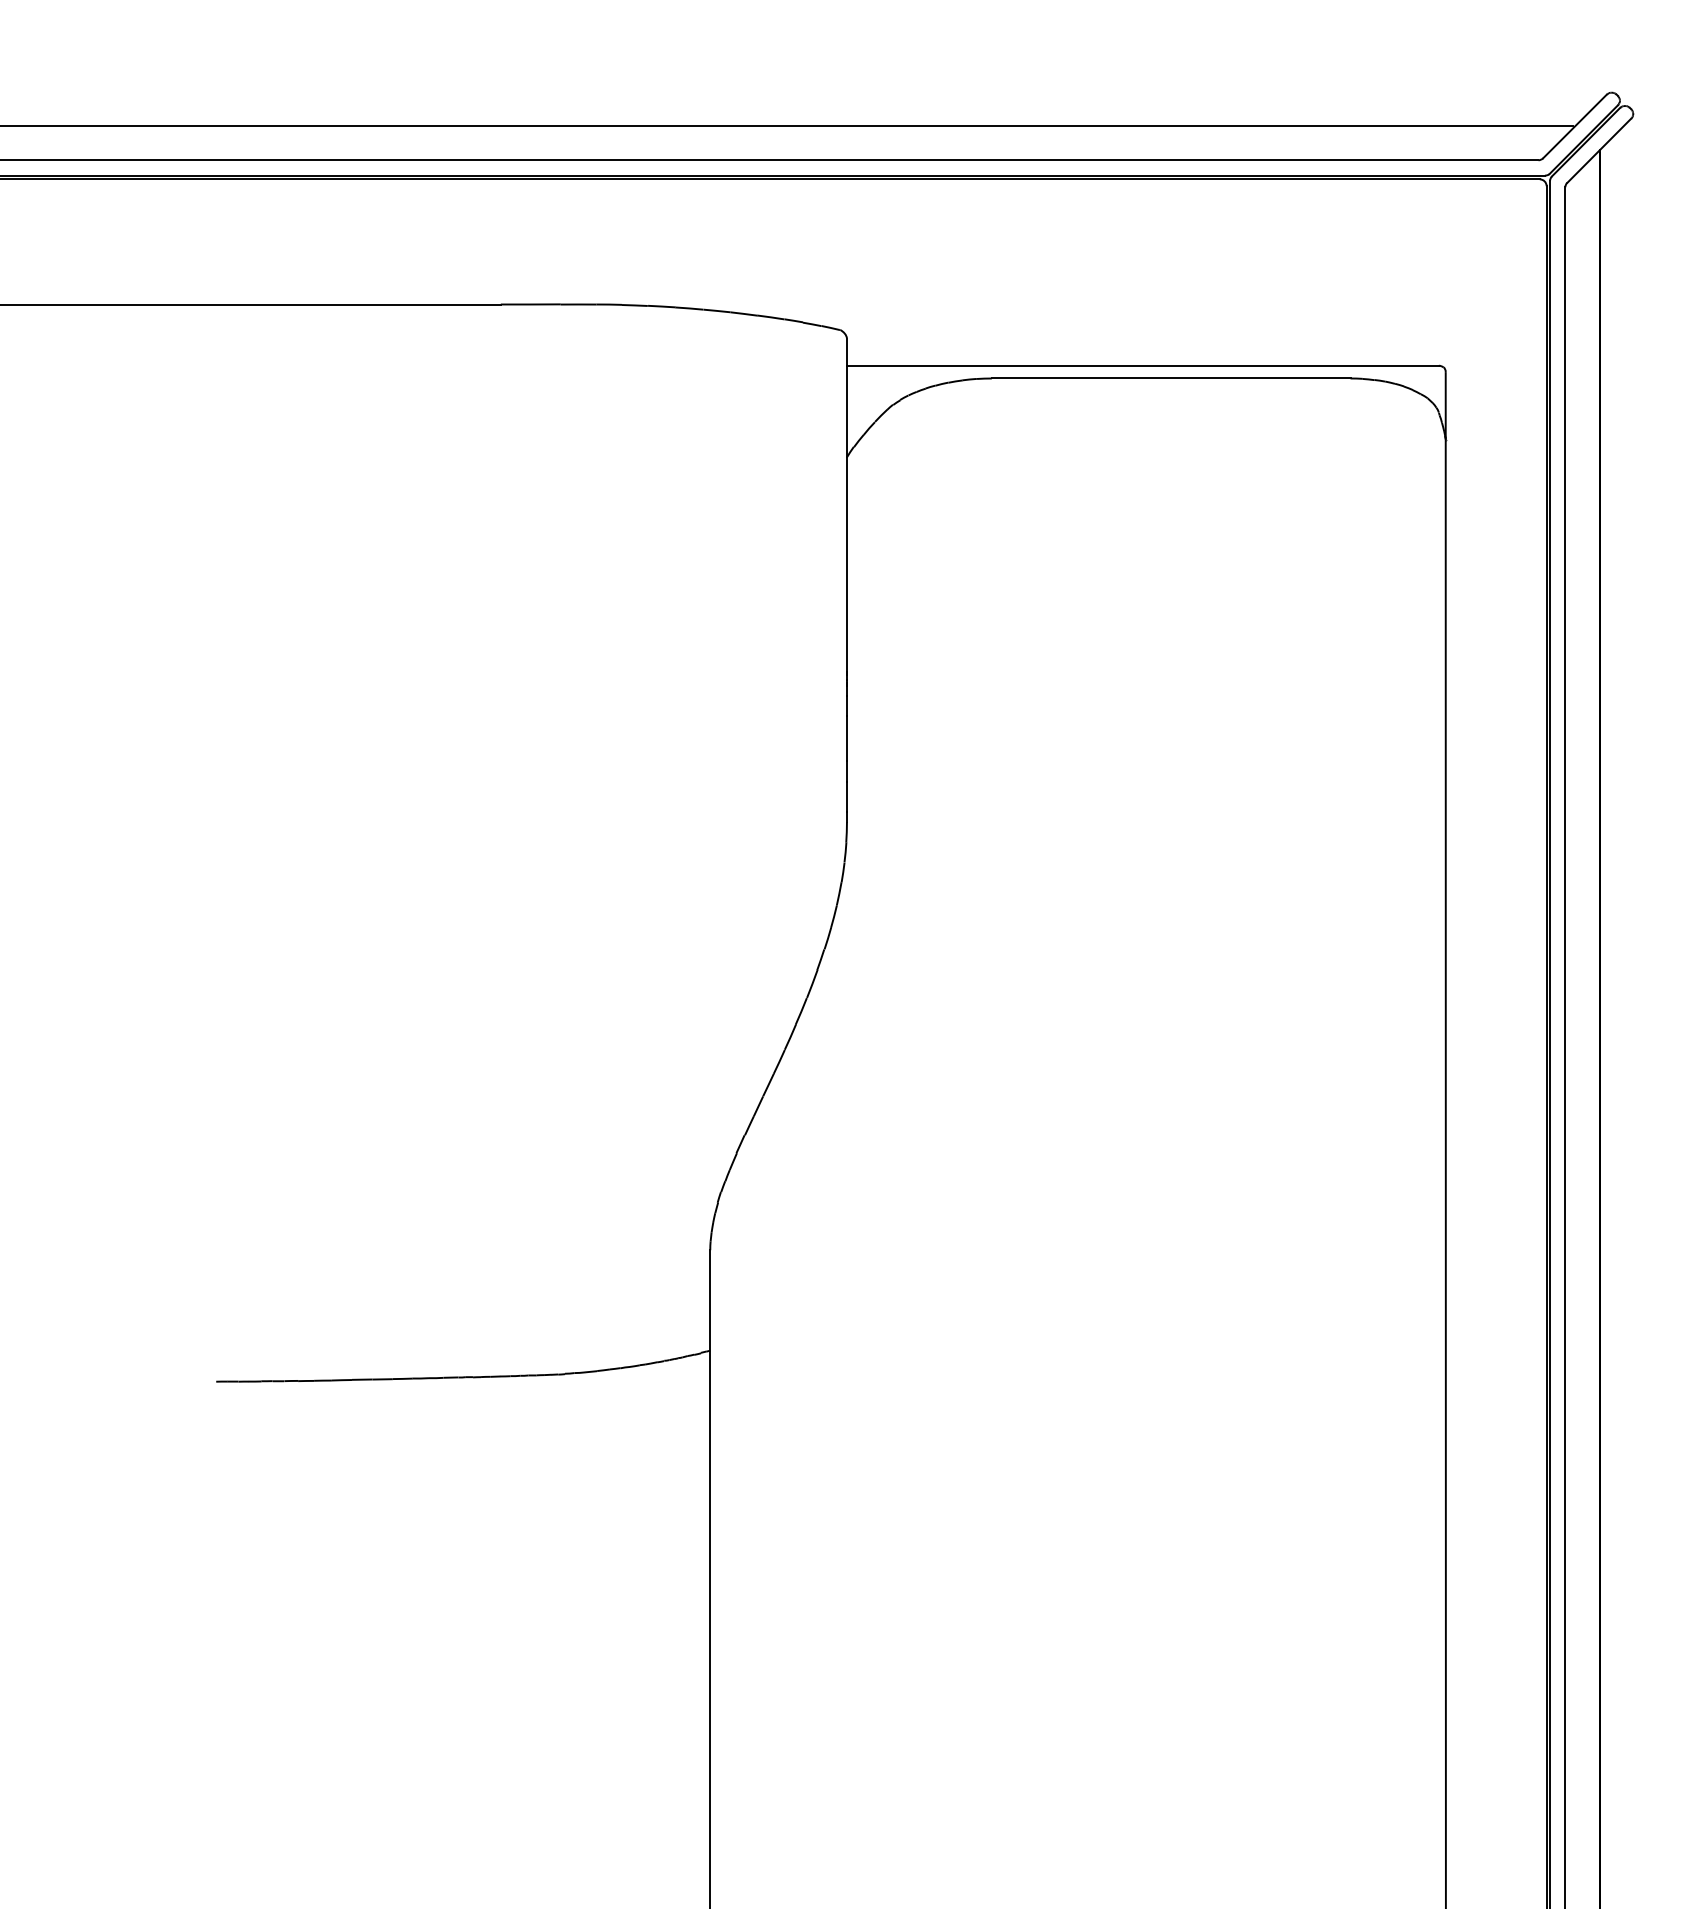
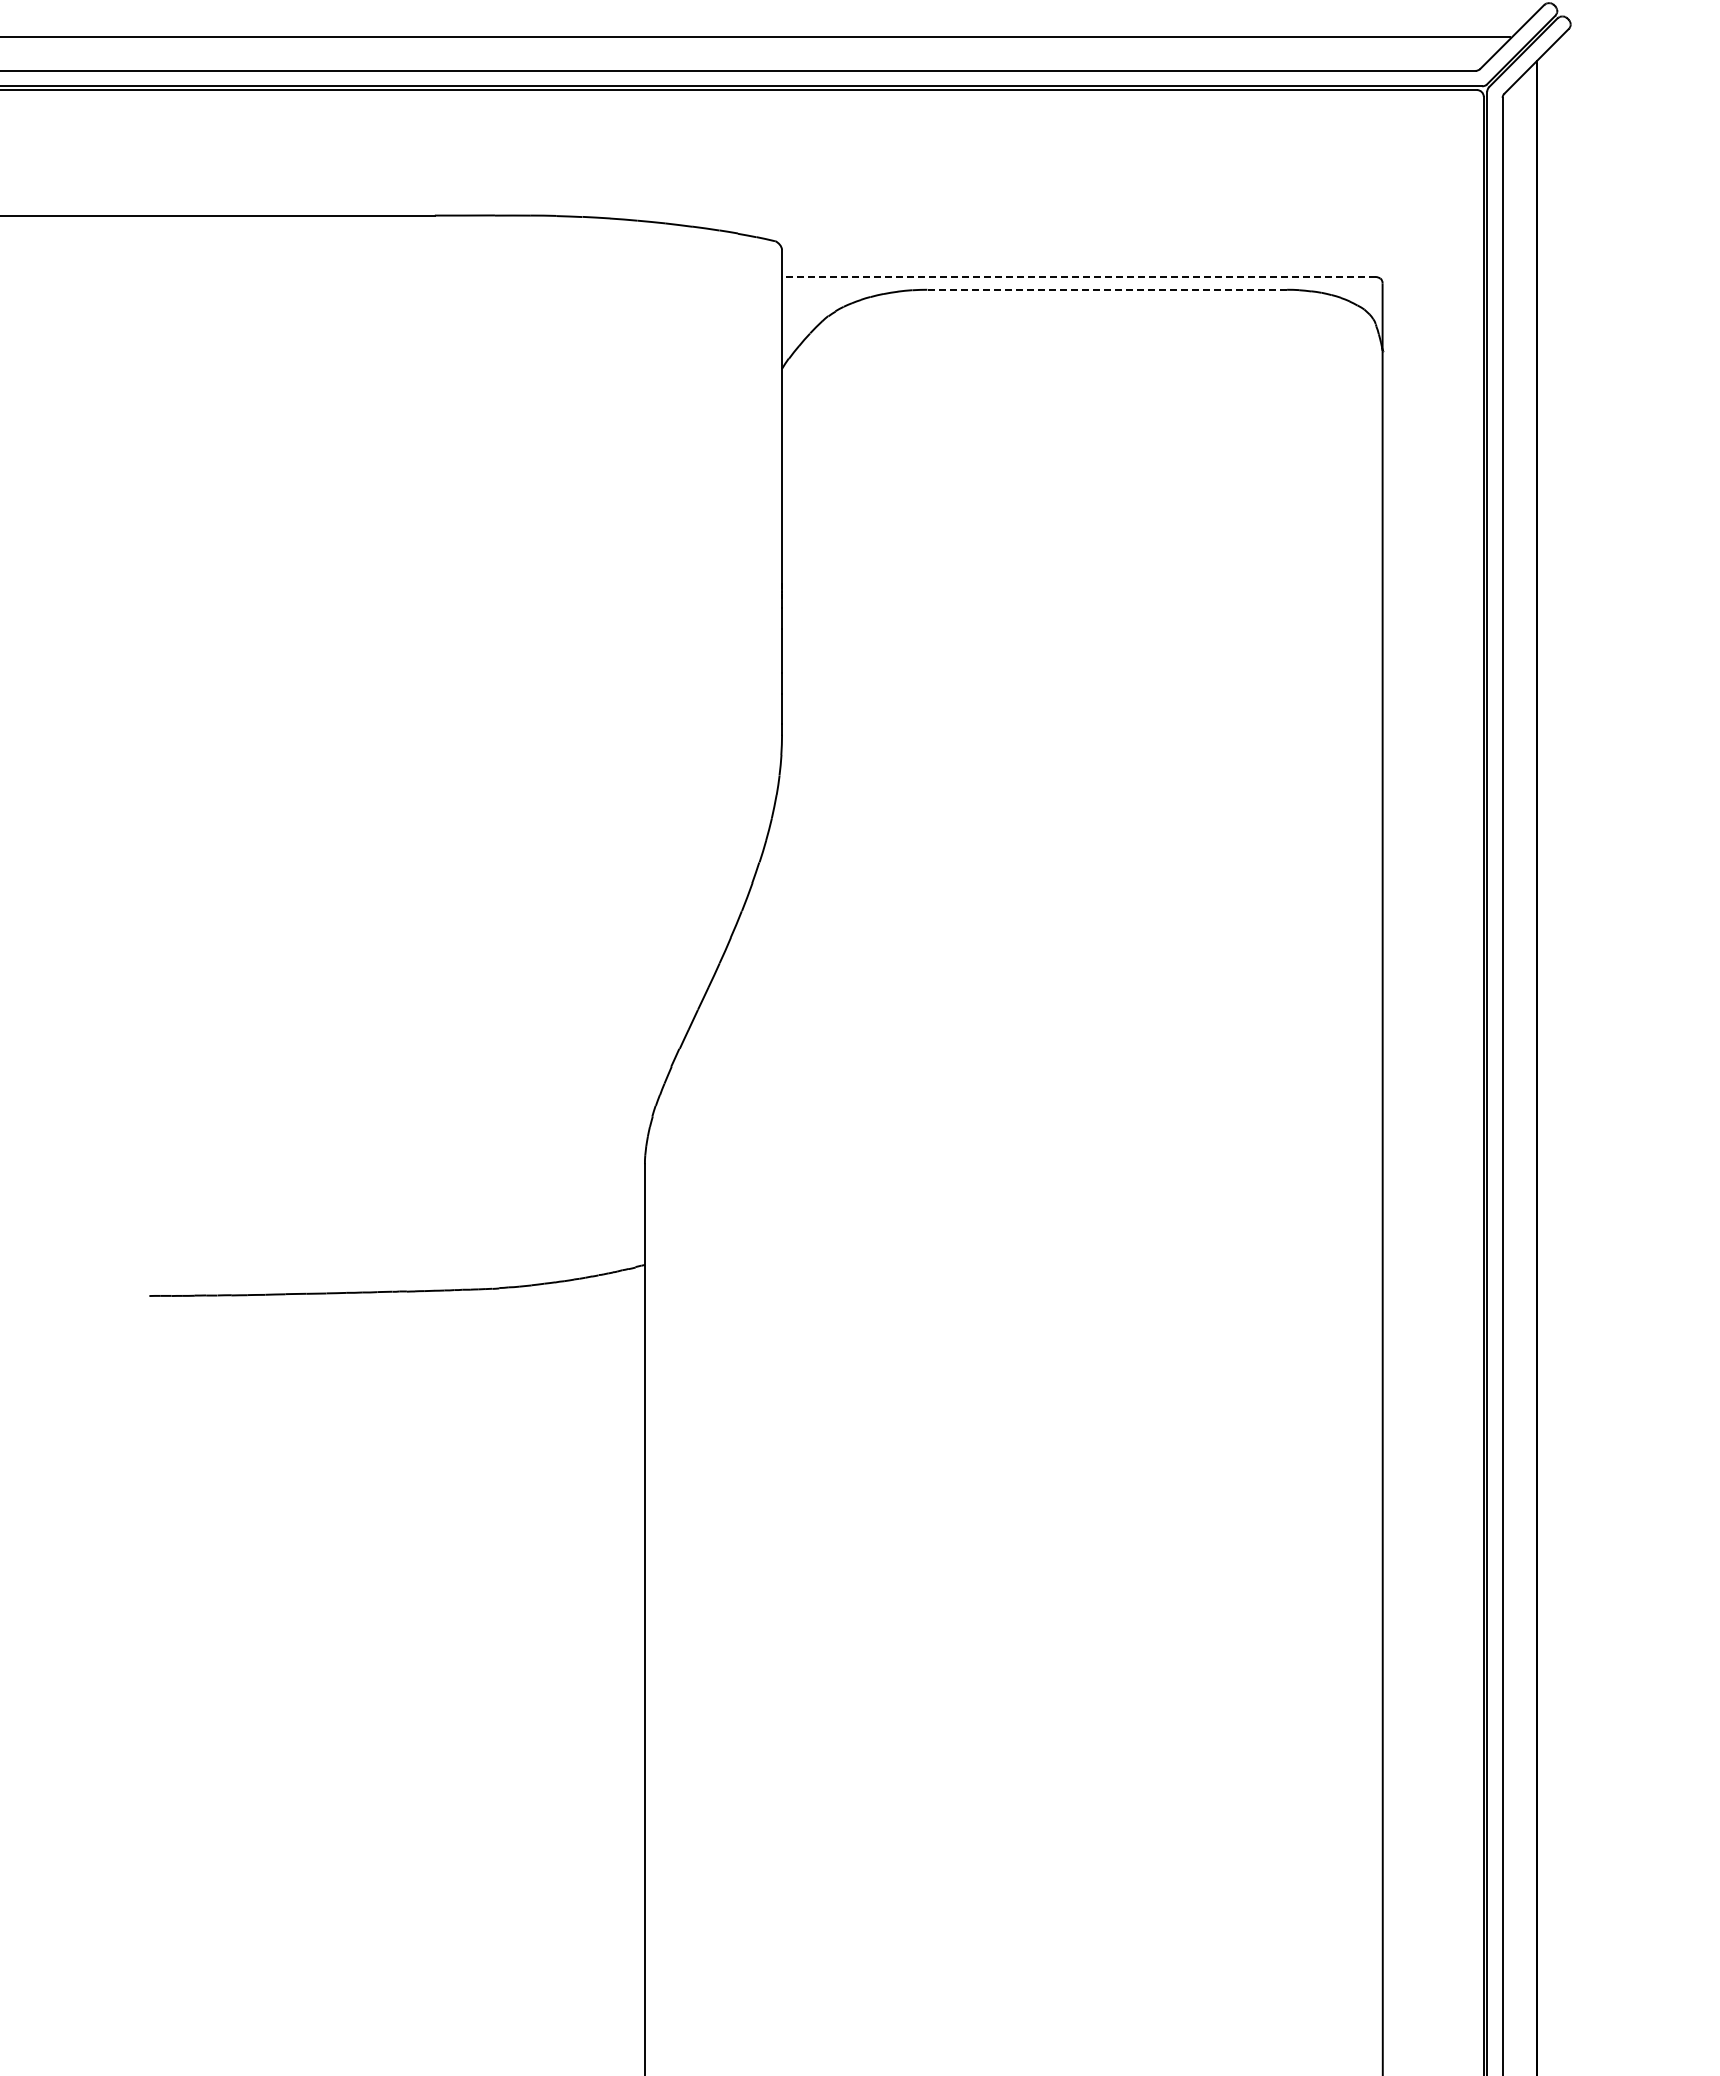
line: (1142, 365) -> (1078, 276), solid -> dashed
line: (1170, 378) -> (1106, 289), solid -> dashed

